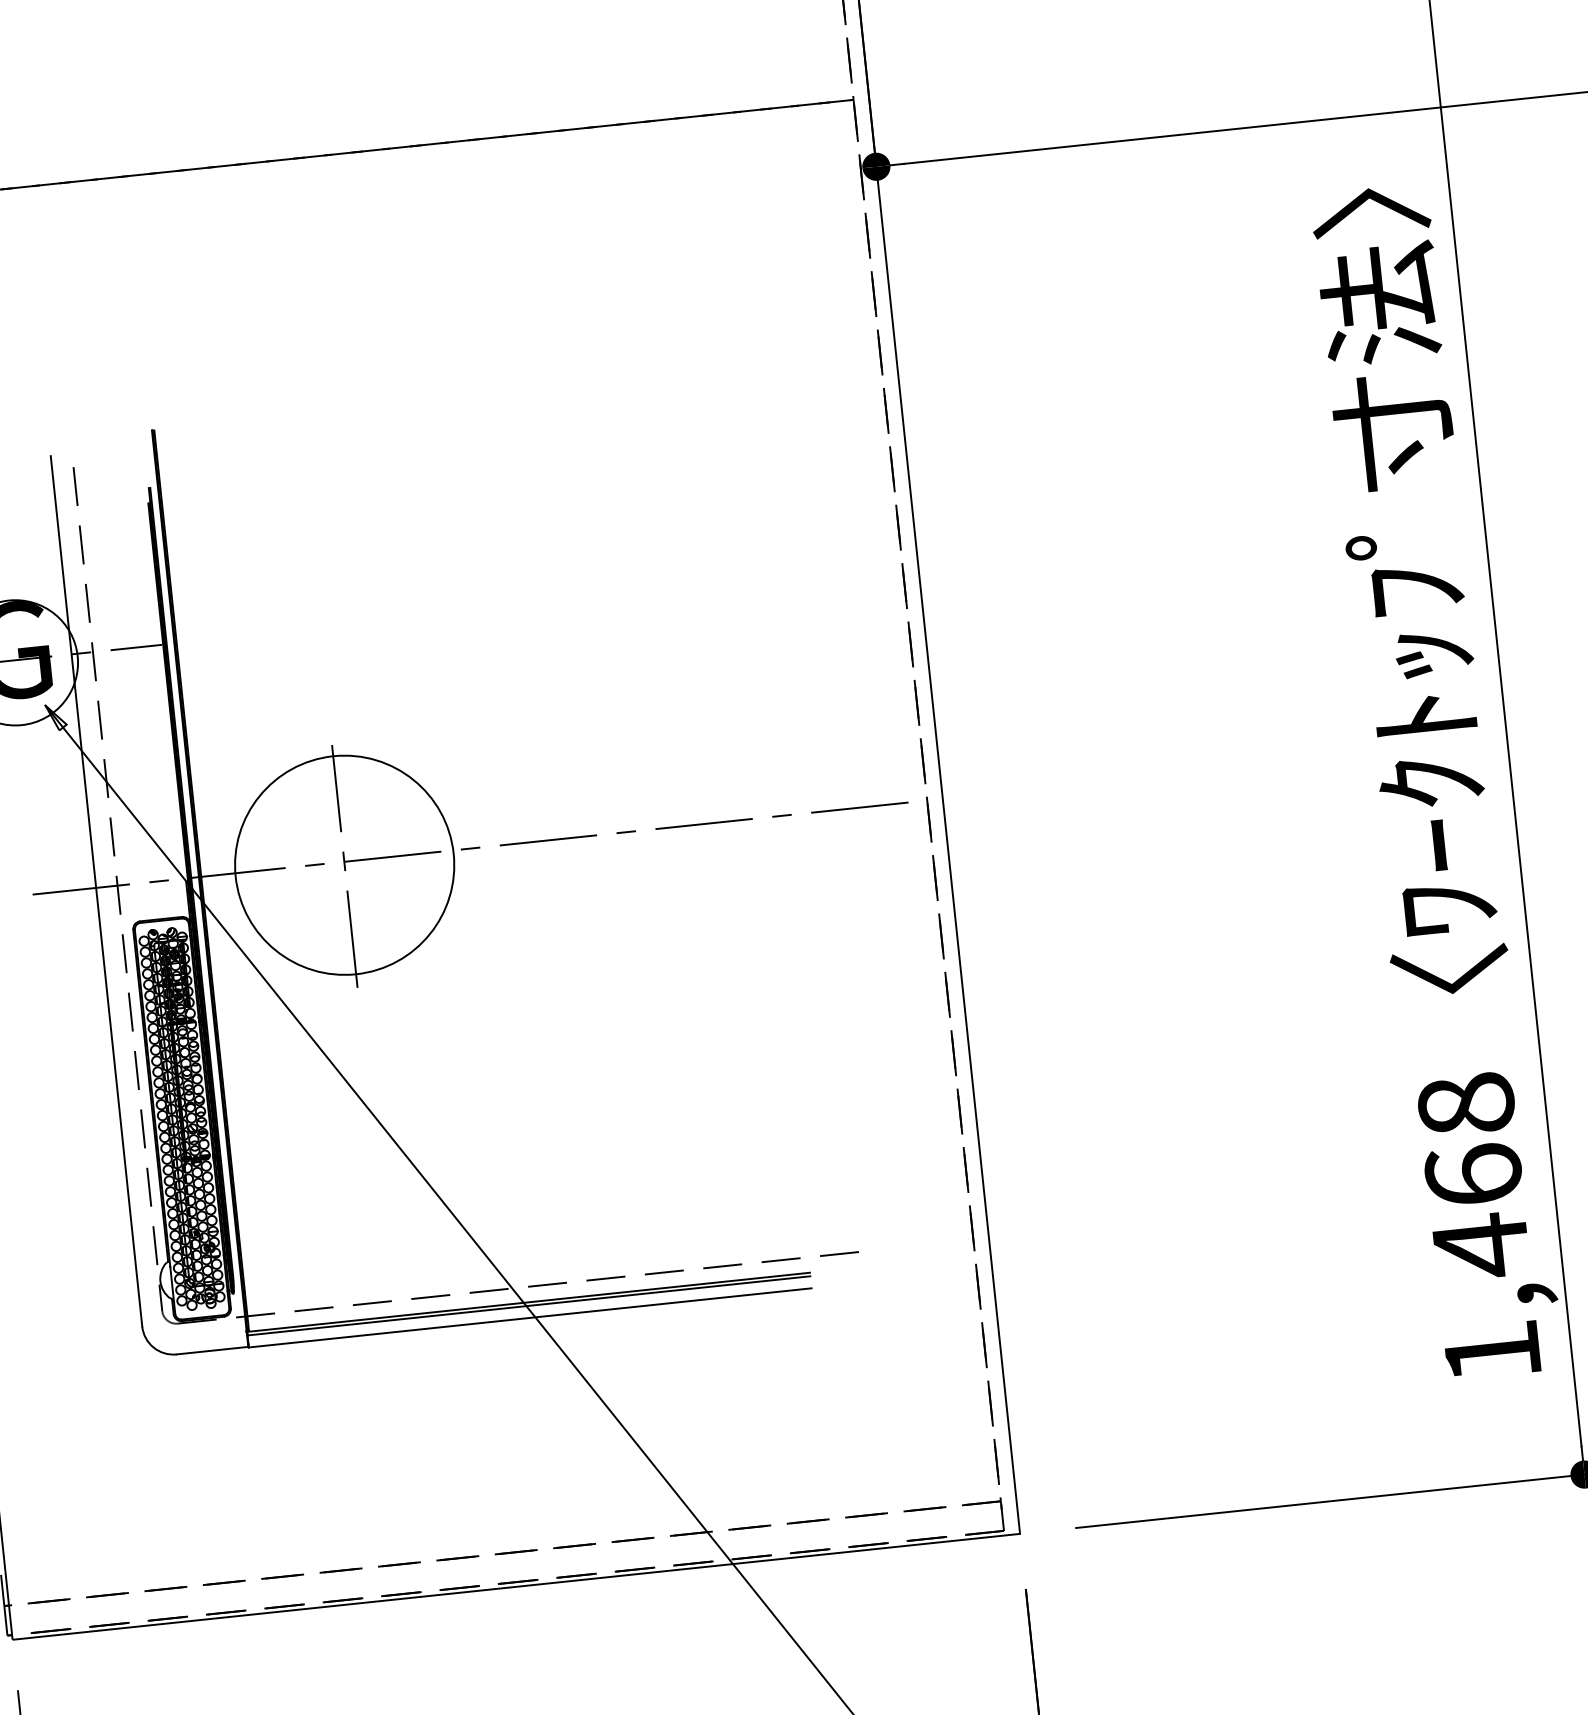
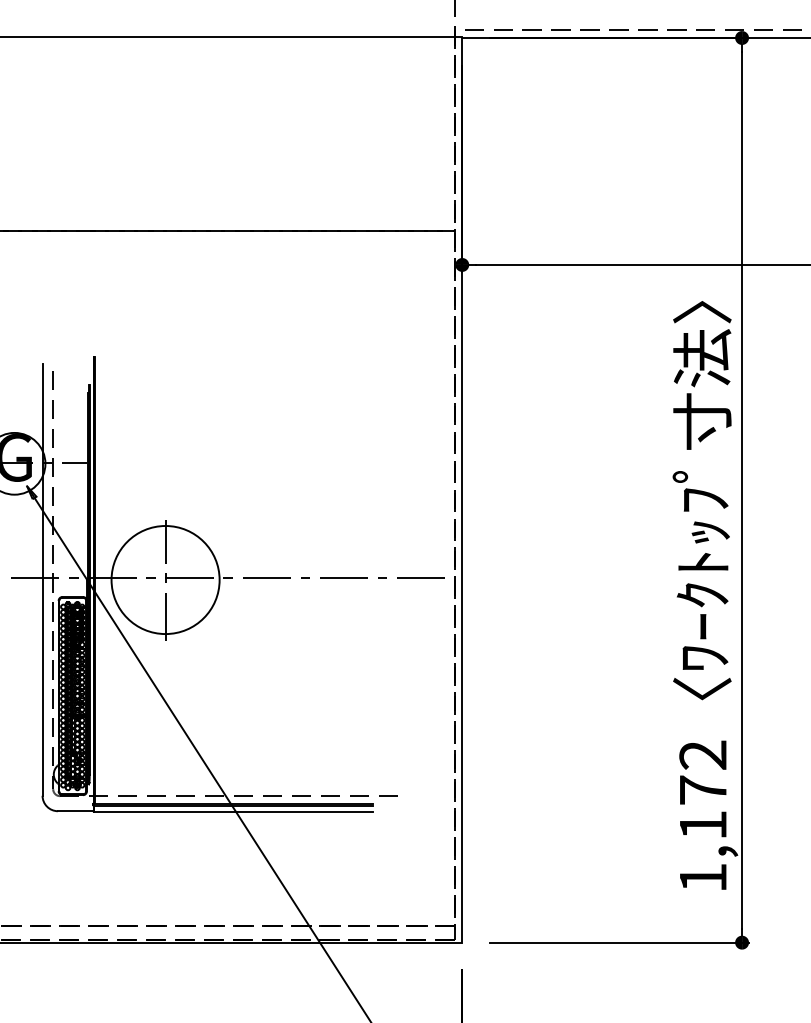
text: (1474, 1175) -> (703, 790), 1,468 -> 1,172

